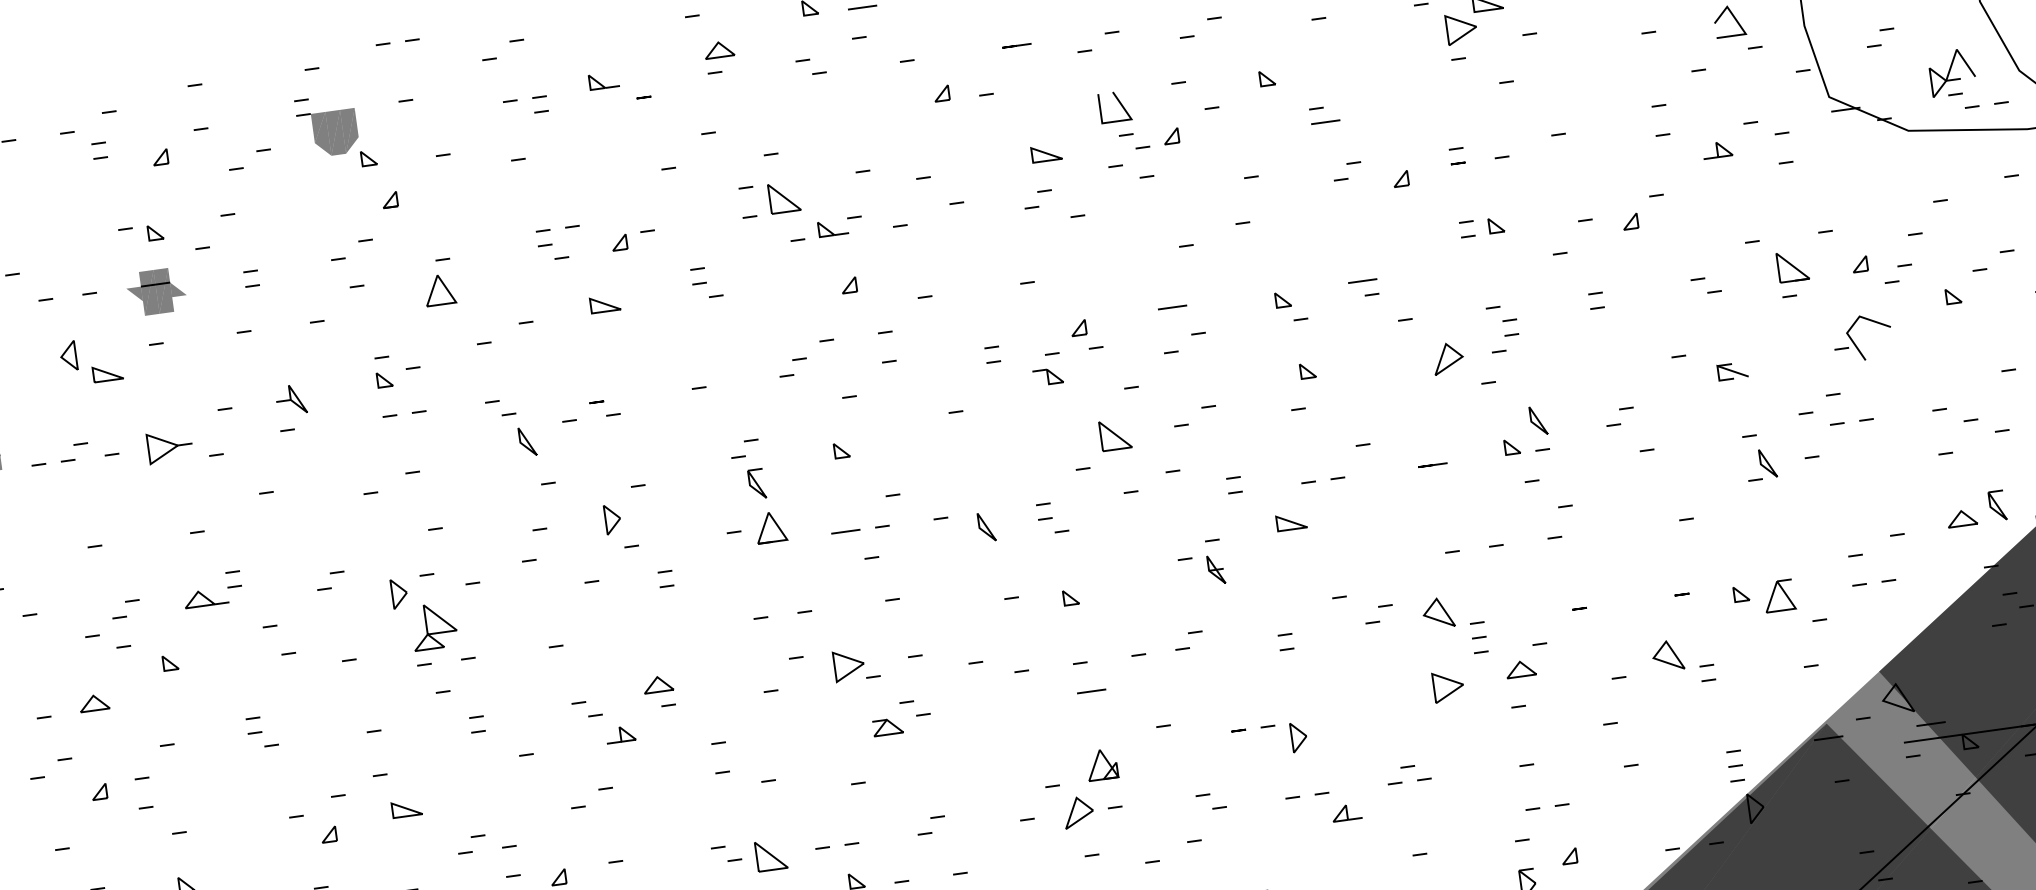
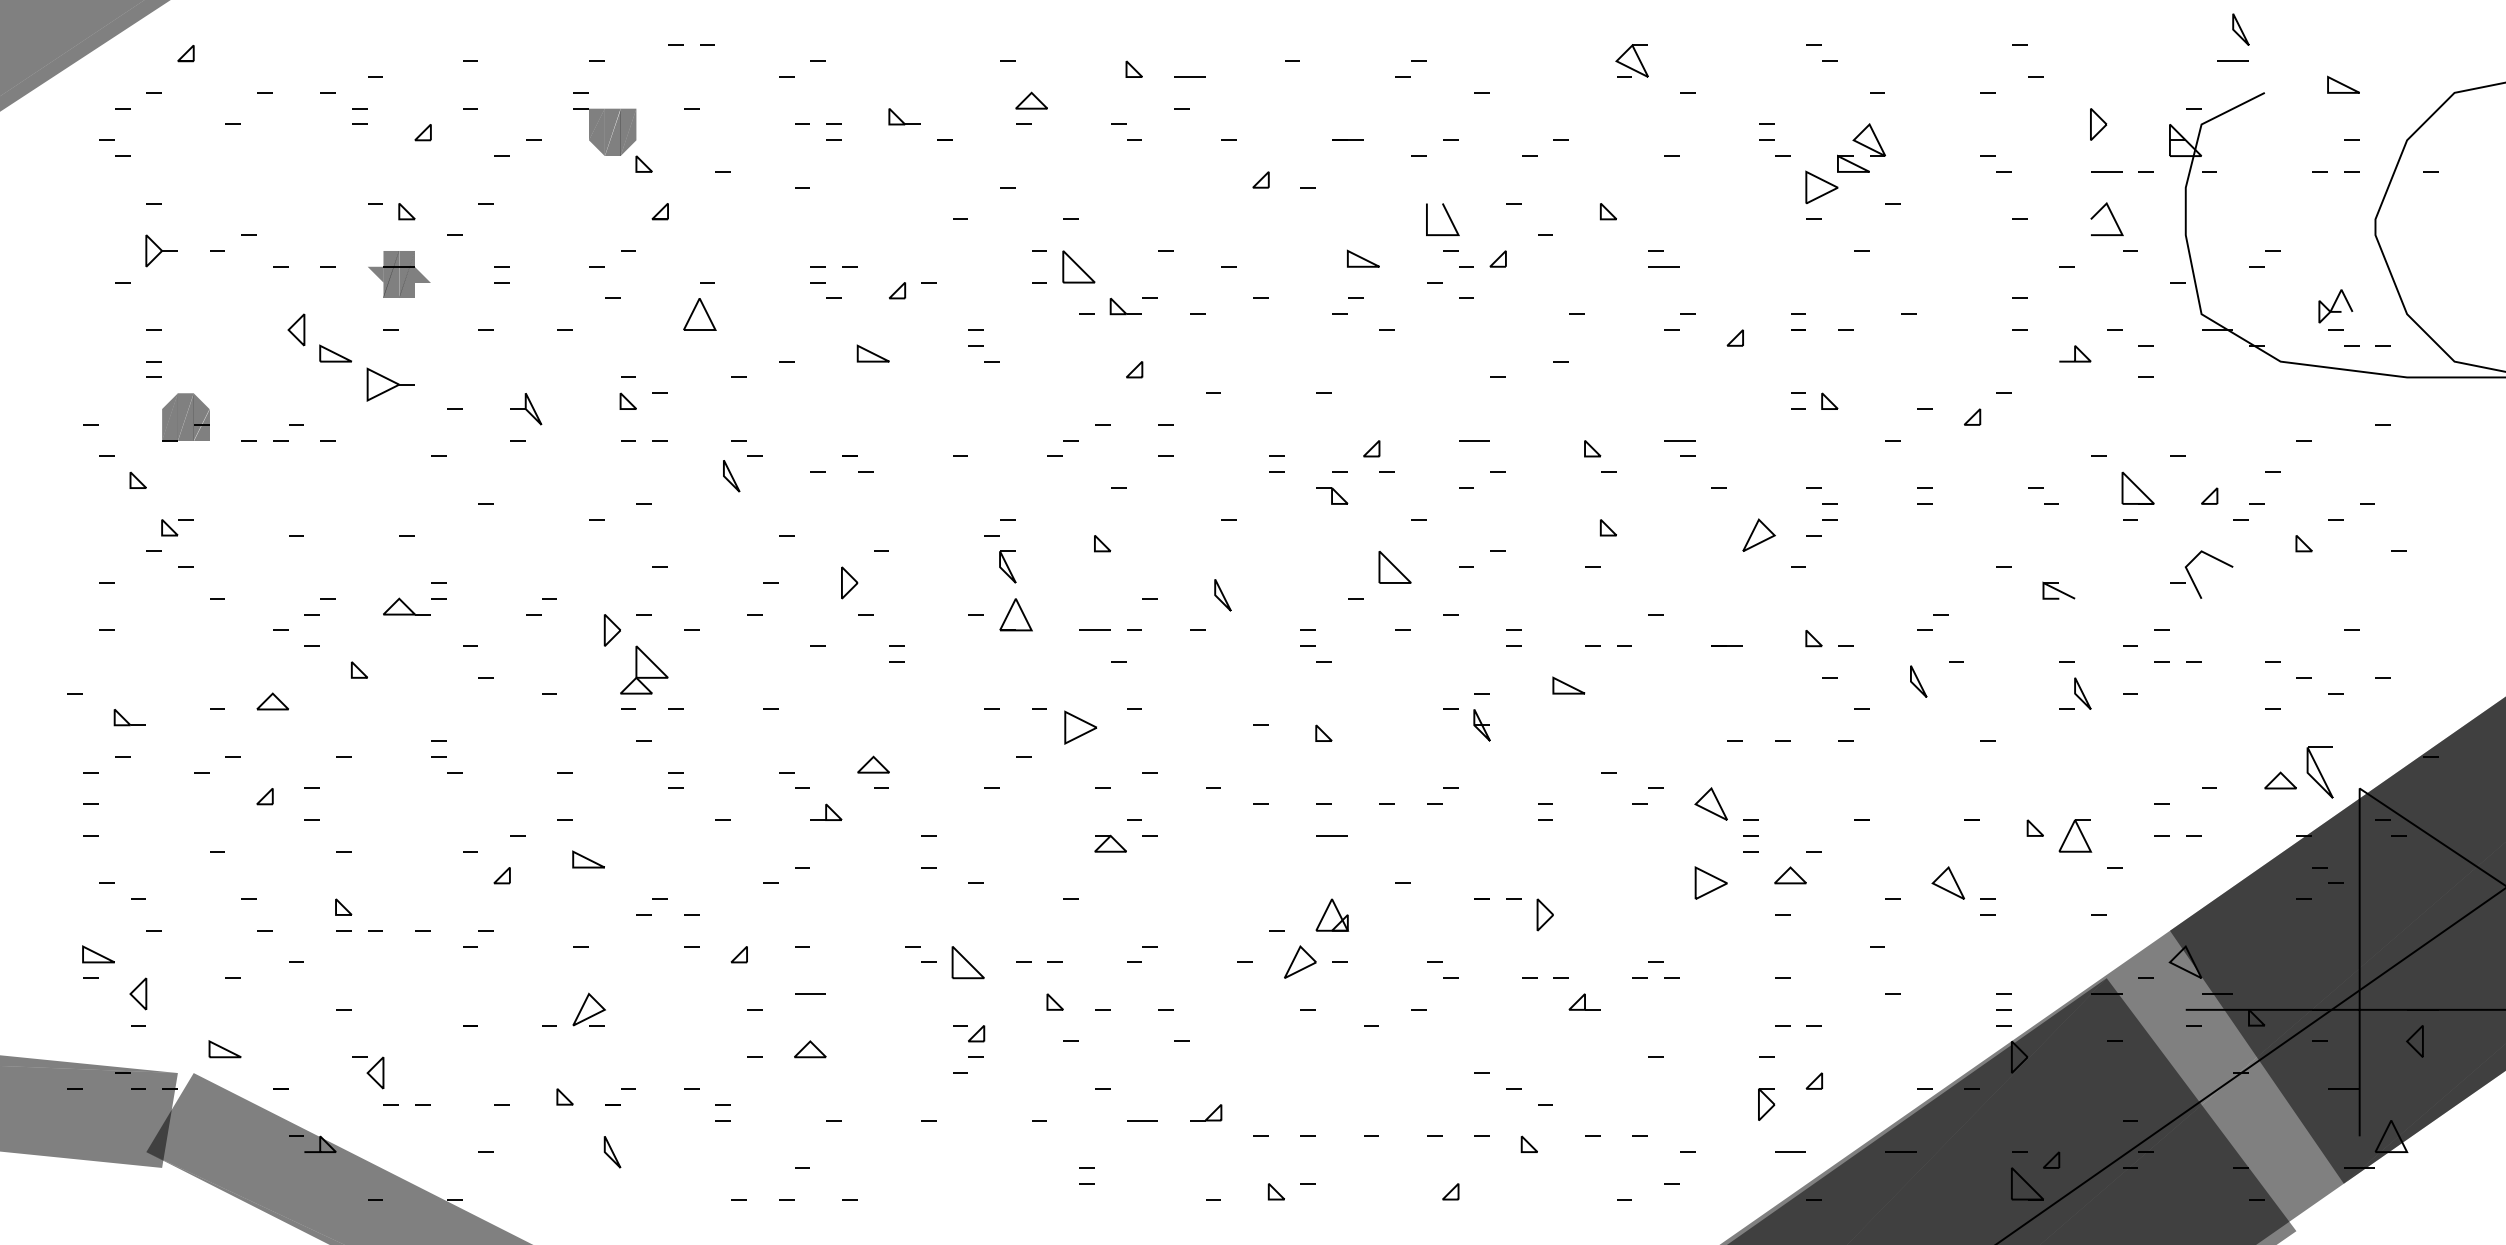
part: (1952, 72) -> (2335, 306), size x0.7
part: (1538, 420) -> (1918, 681), moved
part: (527, 442) -> (731, 476), moved
part: (169, 446) -> (390, 384), moved
part: (1997, 505) -> (2319, 772), size x1.6
part: (986, 527) -> (1222, 595), moved
part: (848, 665) -> (1080, 727), moved

